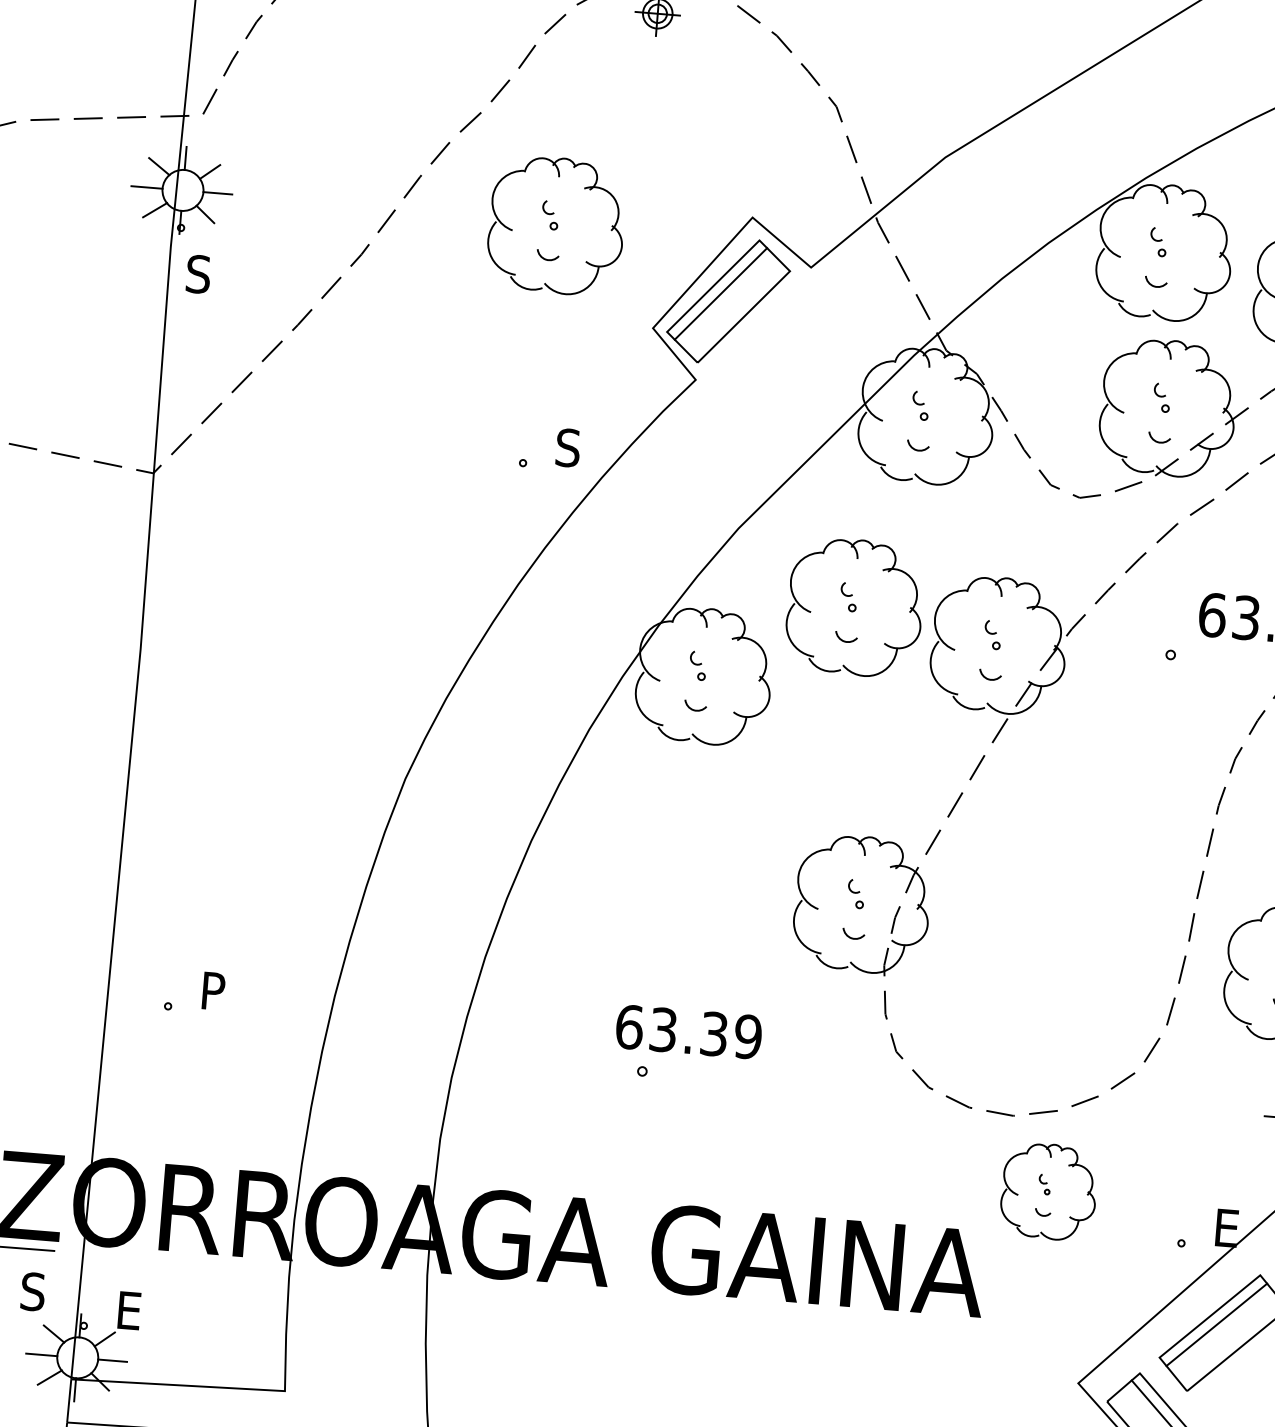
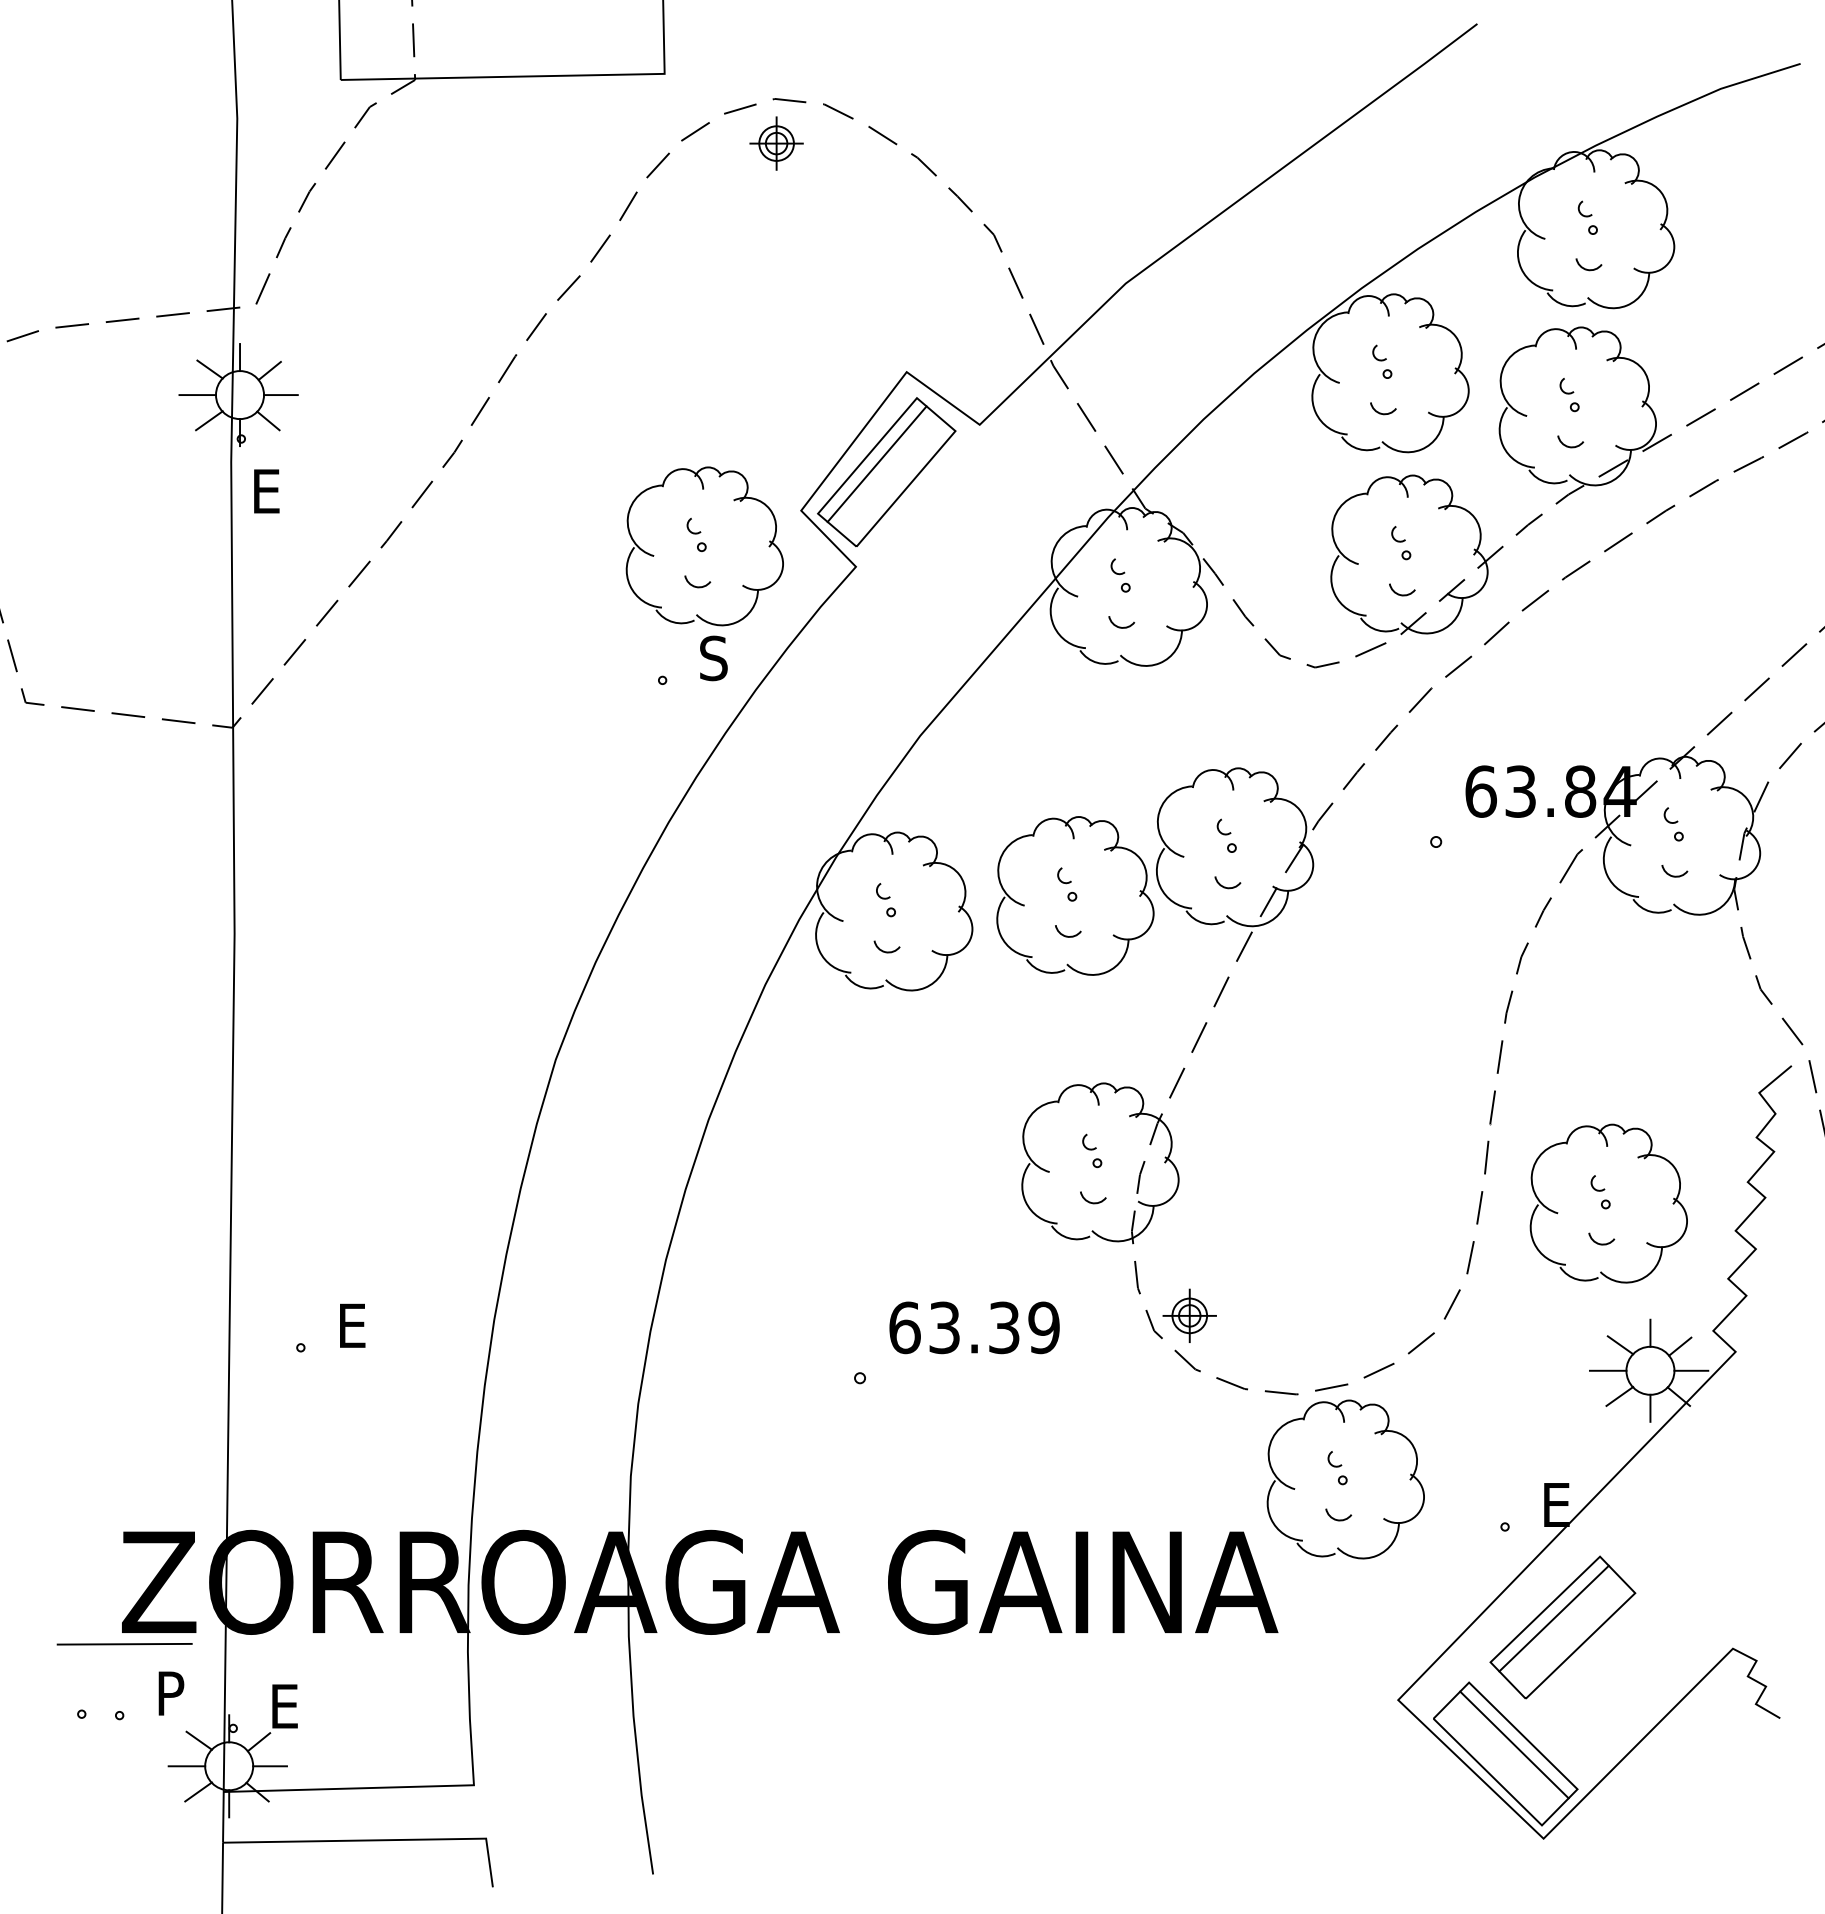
part: (556, 225) -> (704, 546), moved
text: (198, 274) -> (266, 491), S -> E
part: (855, 607) -> (1075, 895), moved
text: (216, 991) -> (355, 1325), P -> E
text: (688, 1031) -> (974, 1327), moved
part: (927, 1041) -> (1189, 1315), added
part: (1048, 1191) -> (1345, 1479), size x1.43
text: (32, 1291) -> (170, 1693), S -> P

